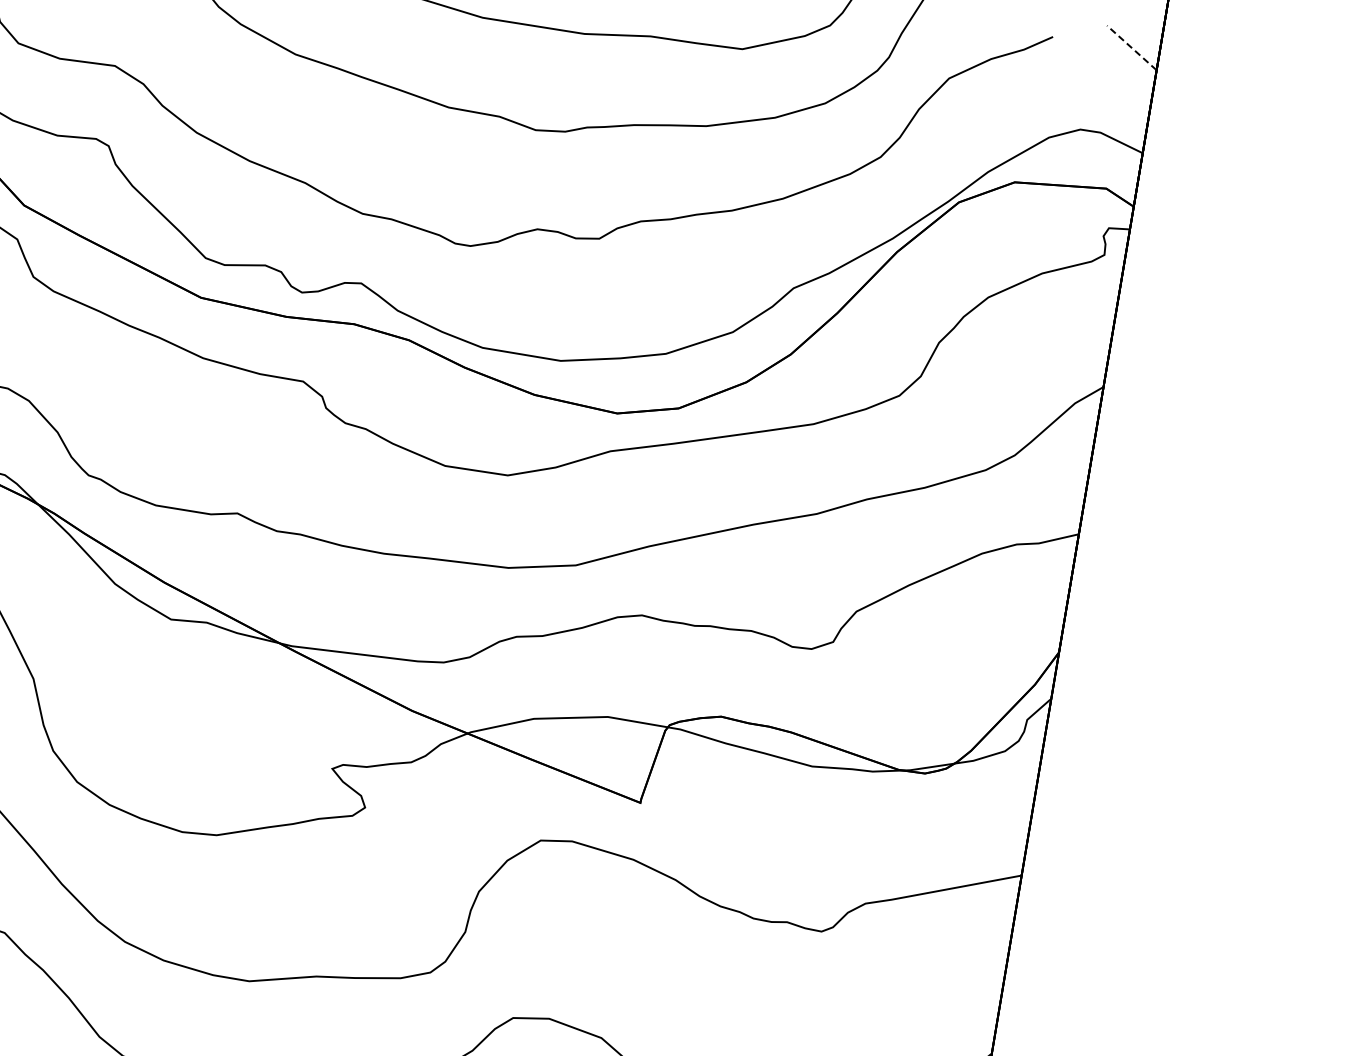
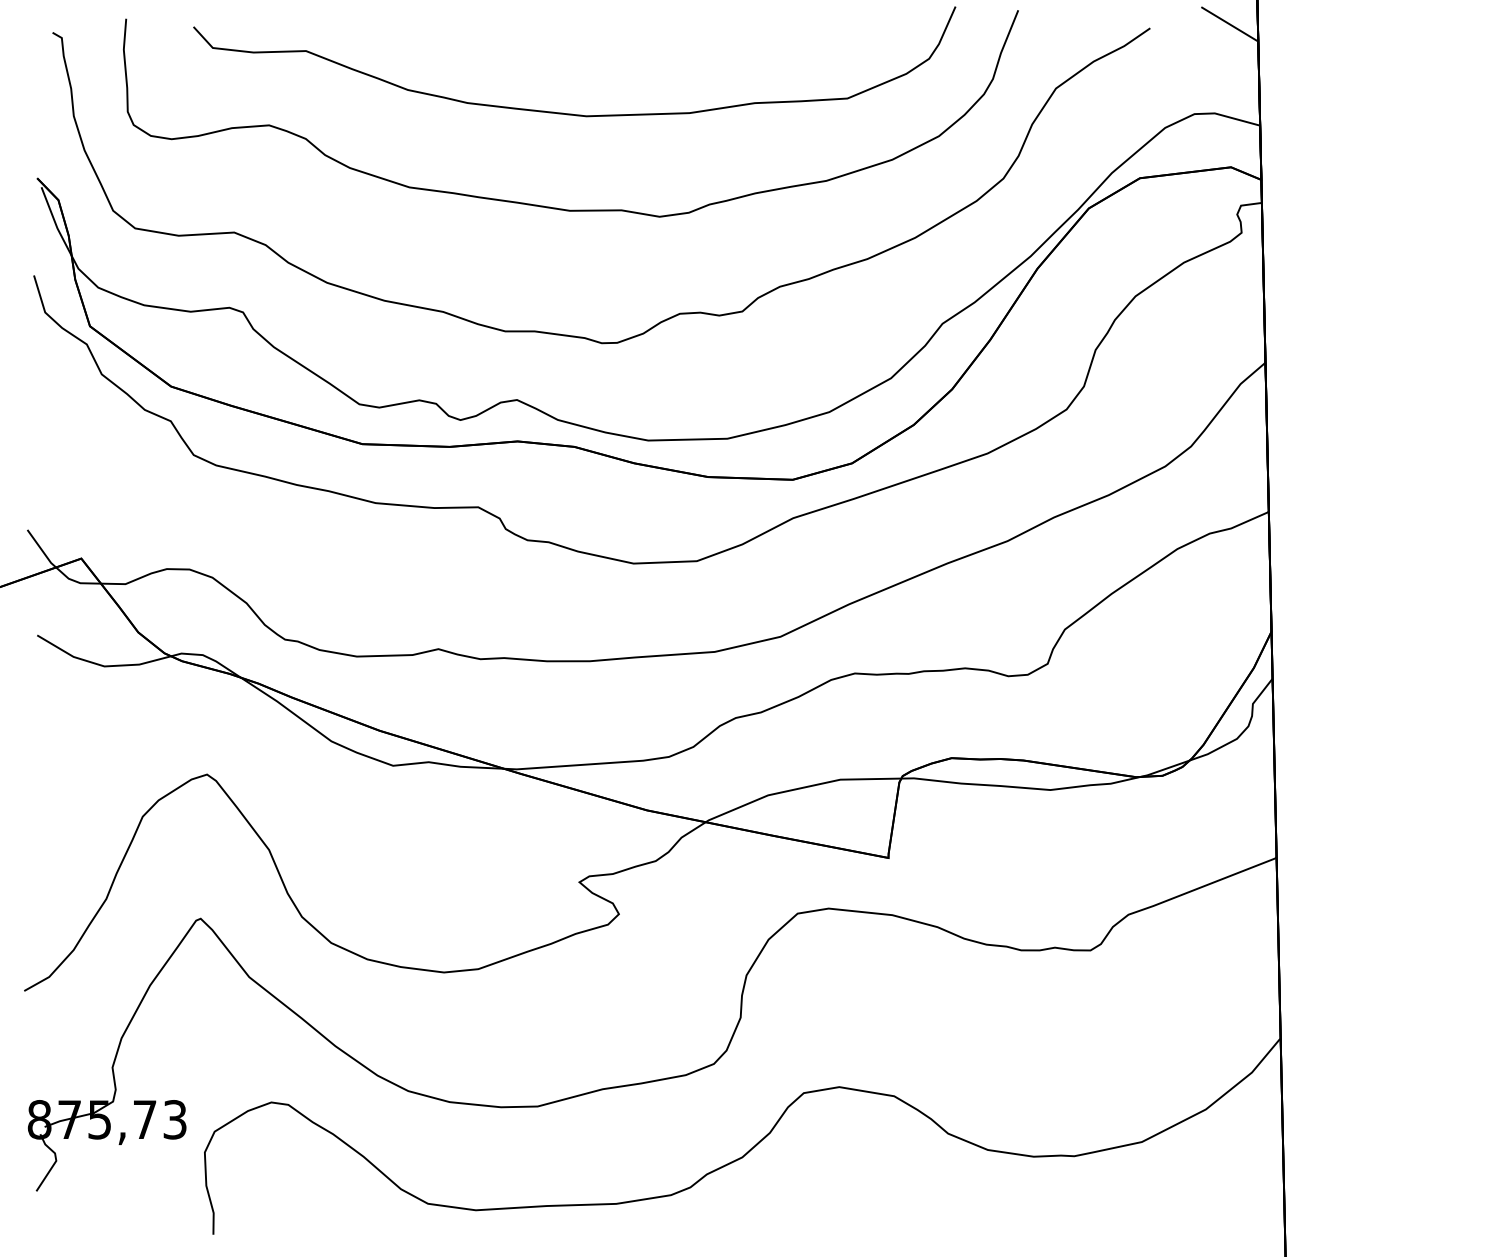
line: (1132, 48) -> (1230, 24), dashed -> solid

